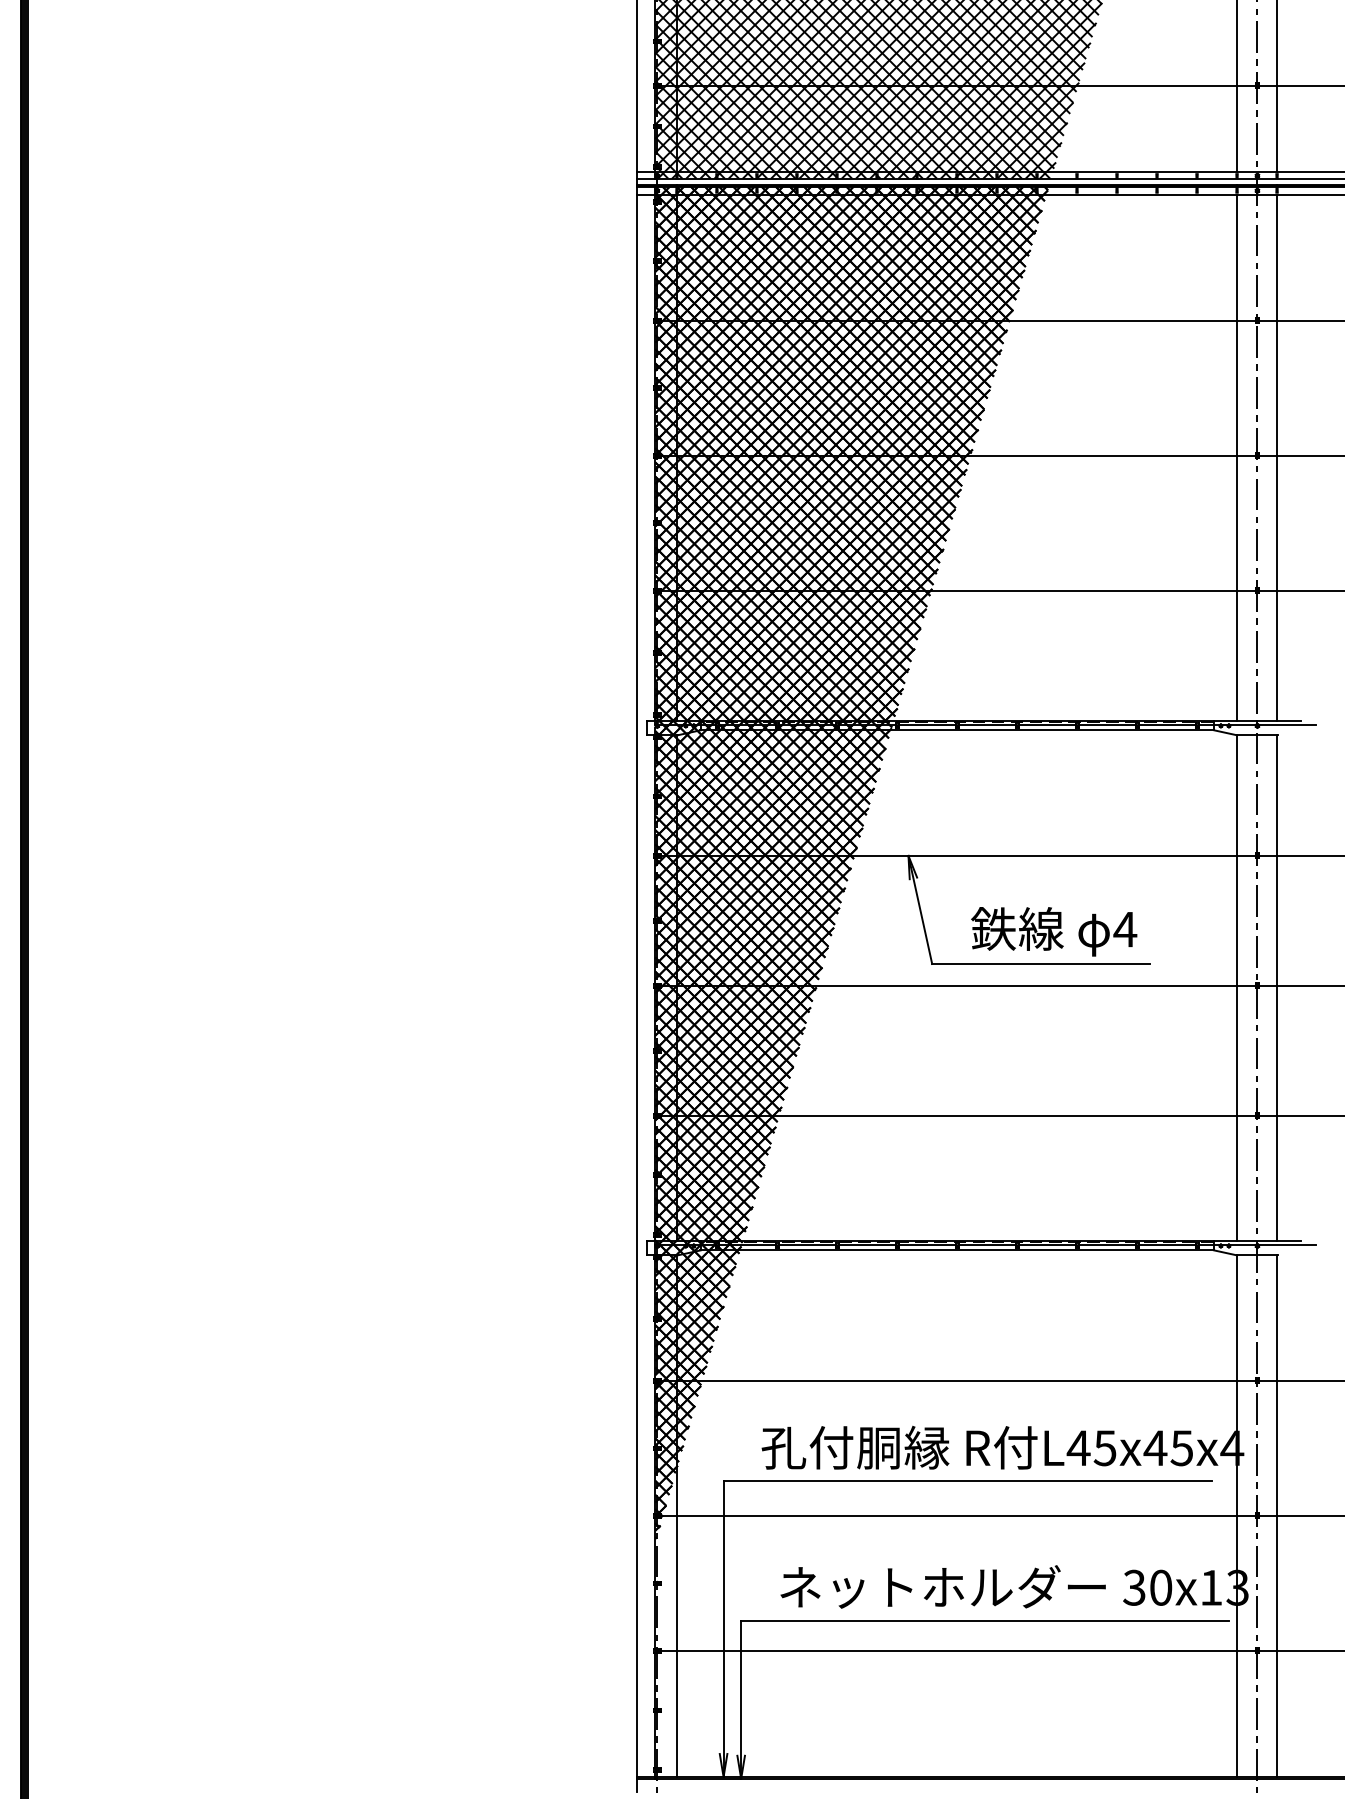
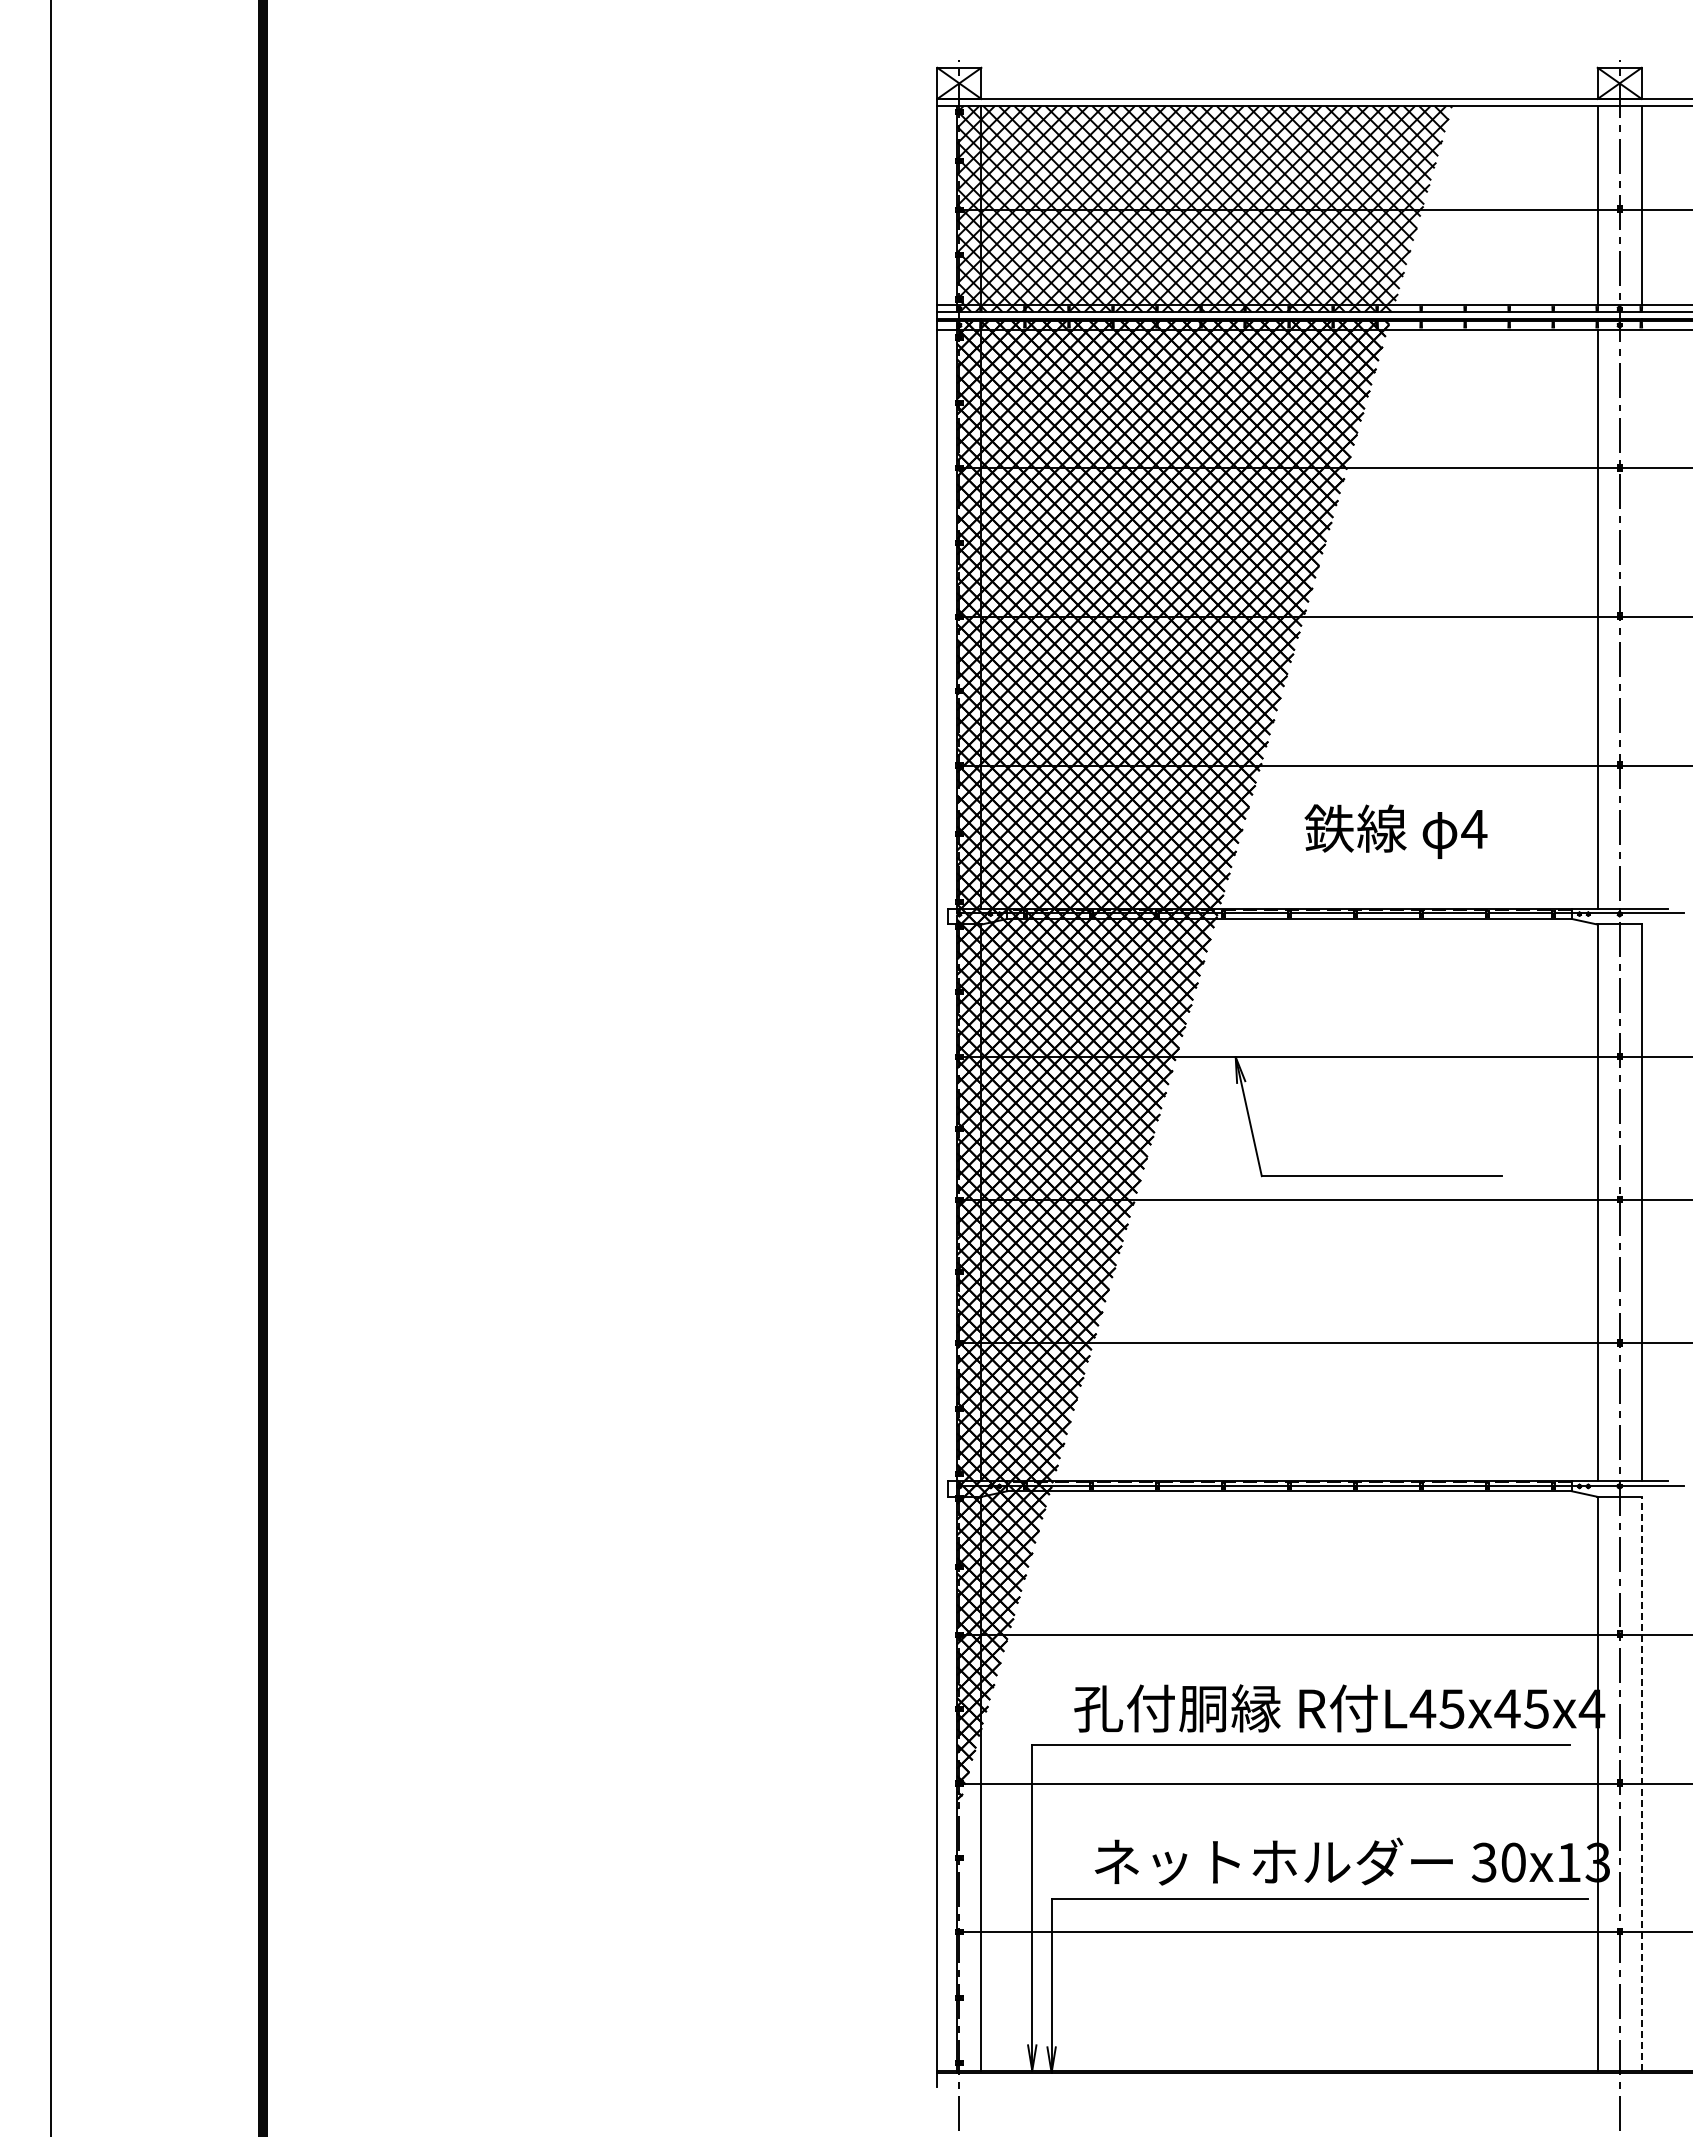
line: (1277, 458) -> (1641, 619), removed
text: (1053, 931) -> (1395, 831), moved
line: (1277, 1515) -> (1641, 1783), solid -> dashed

